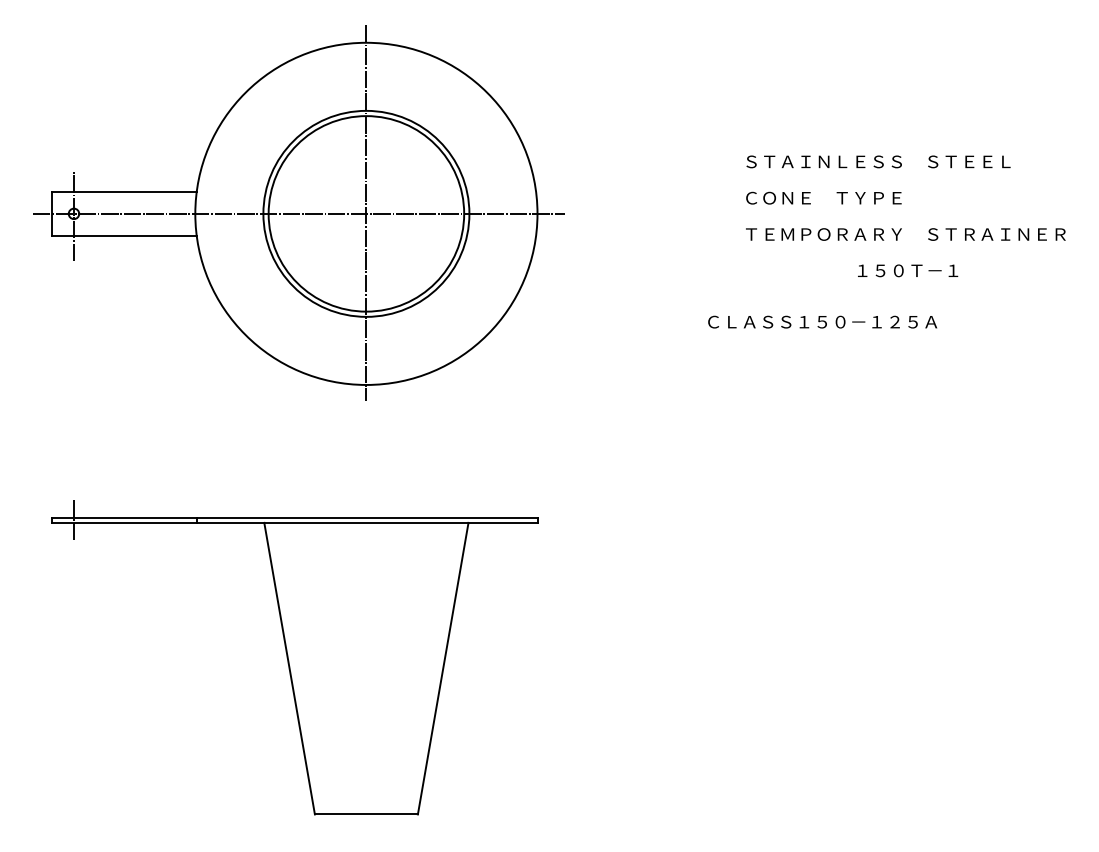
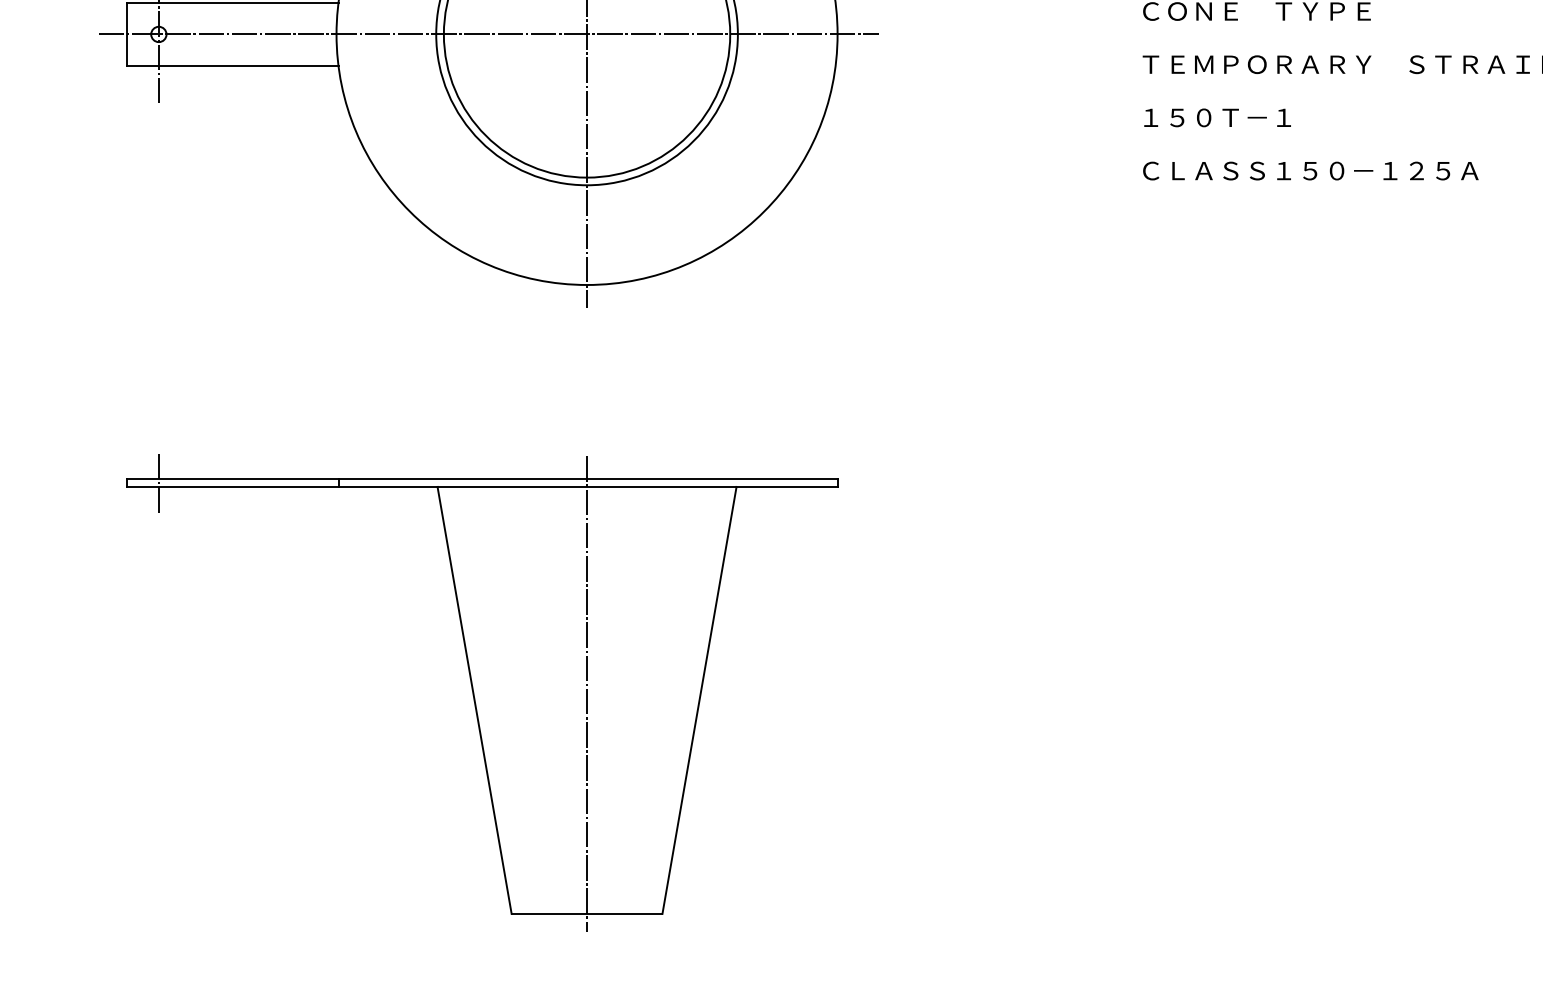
text: (908, 270) -> (1218, 117), moved
text: (822, 321) -> (1310, 170), moved
line: (366, 663) -> (587, 692), added

